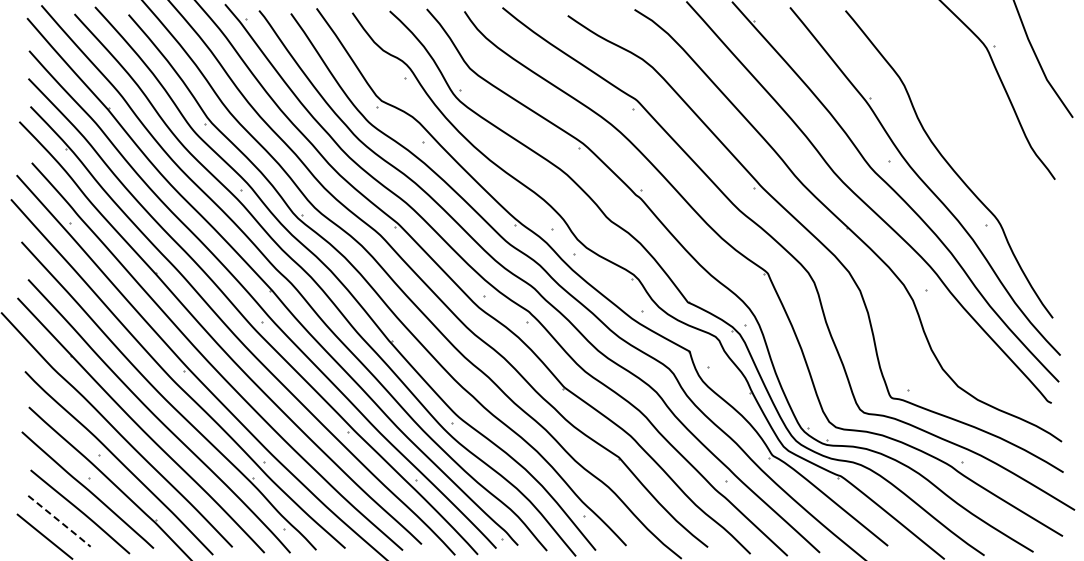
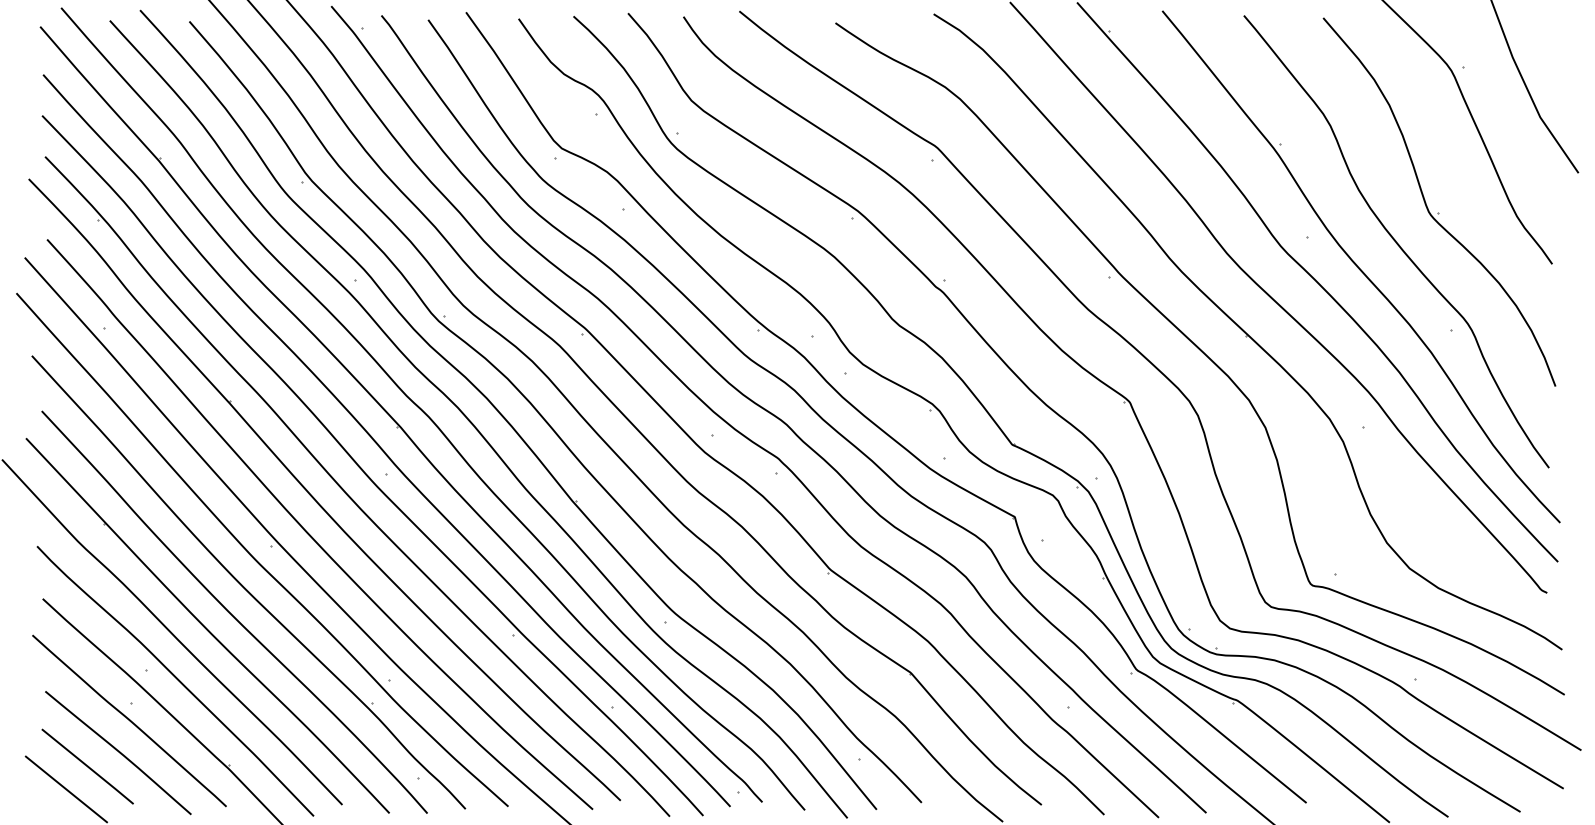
part: (977, 144) -> (1438, 212), added
line: (59, 521) -> (87, 766), dashed -> solid

